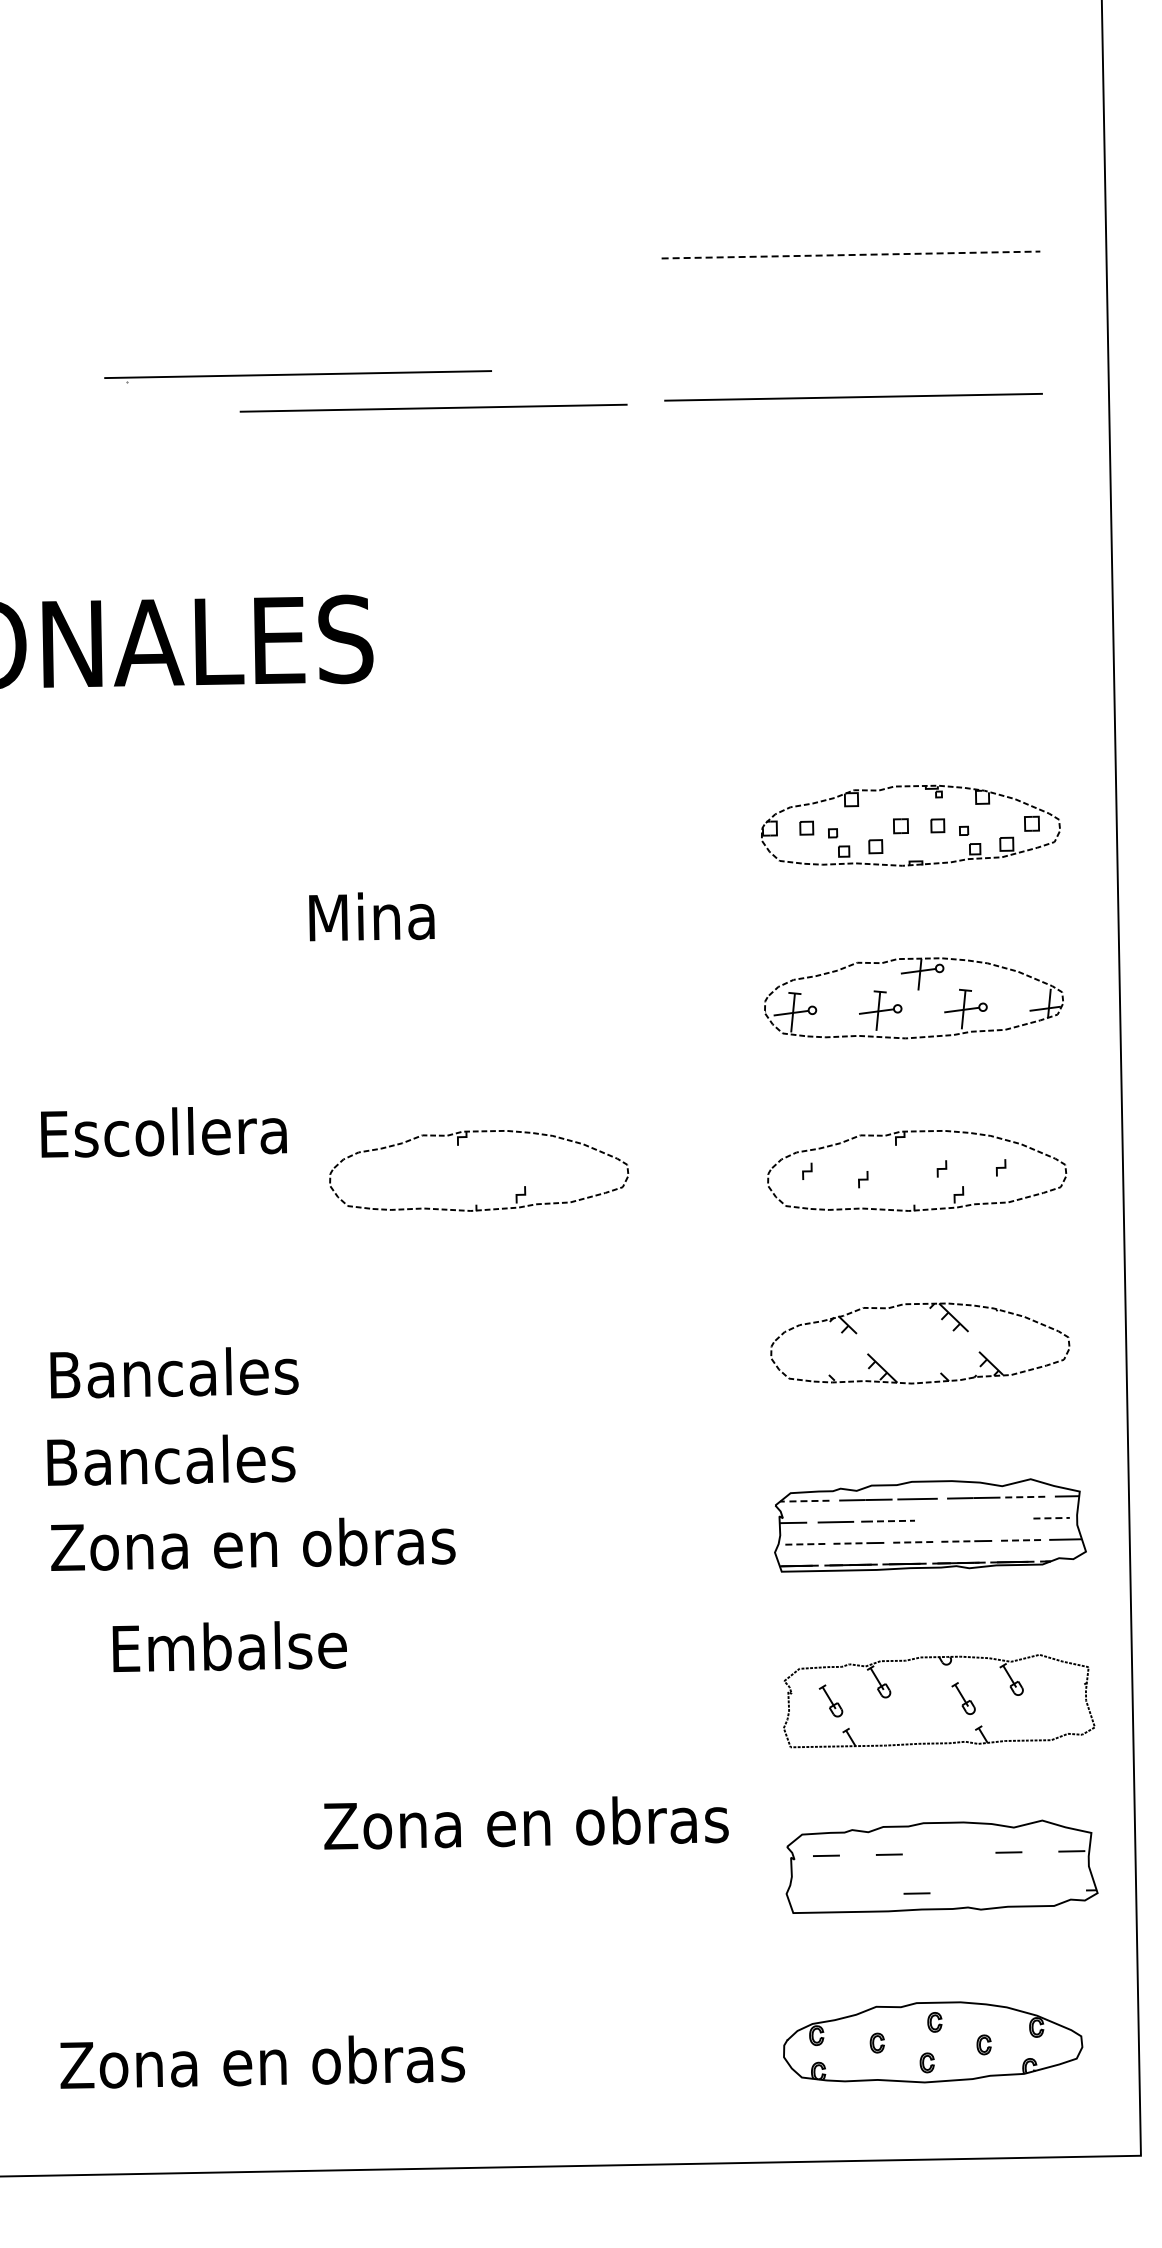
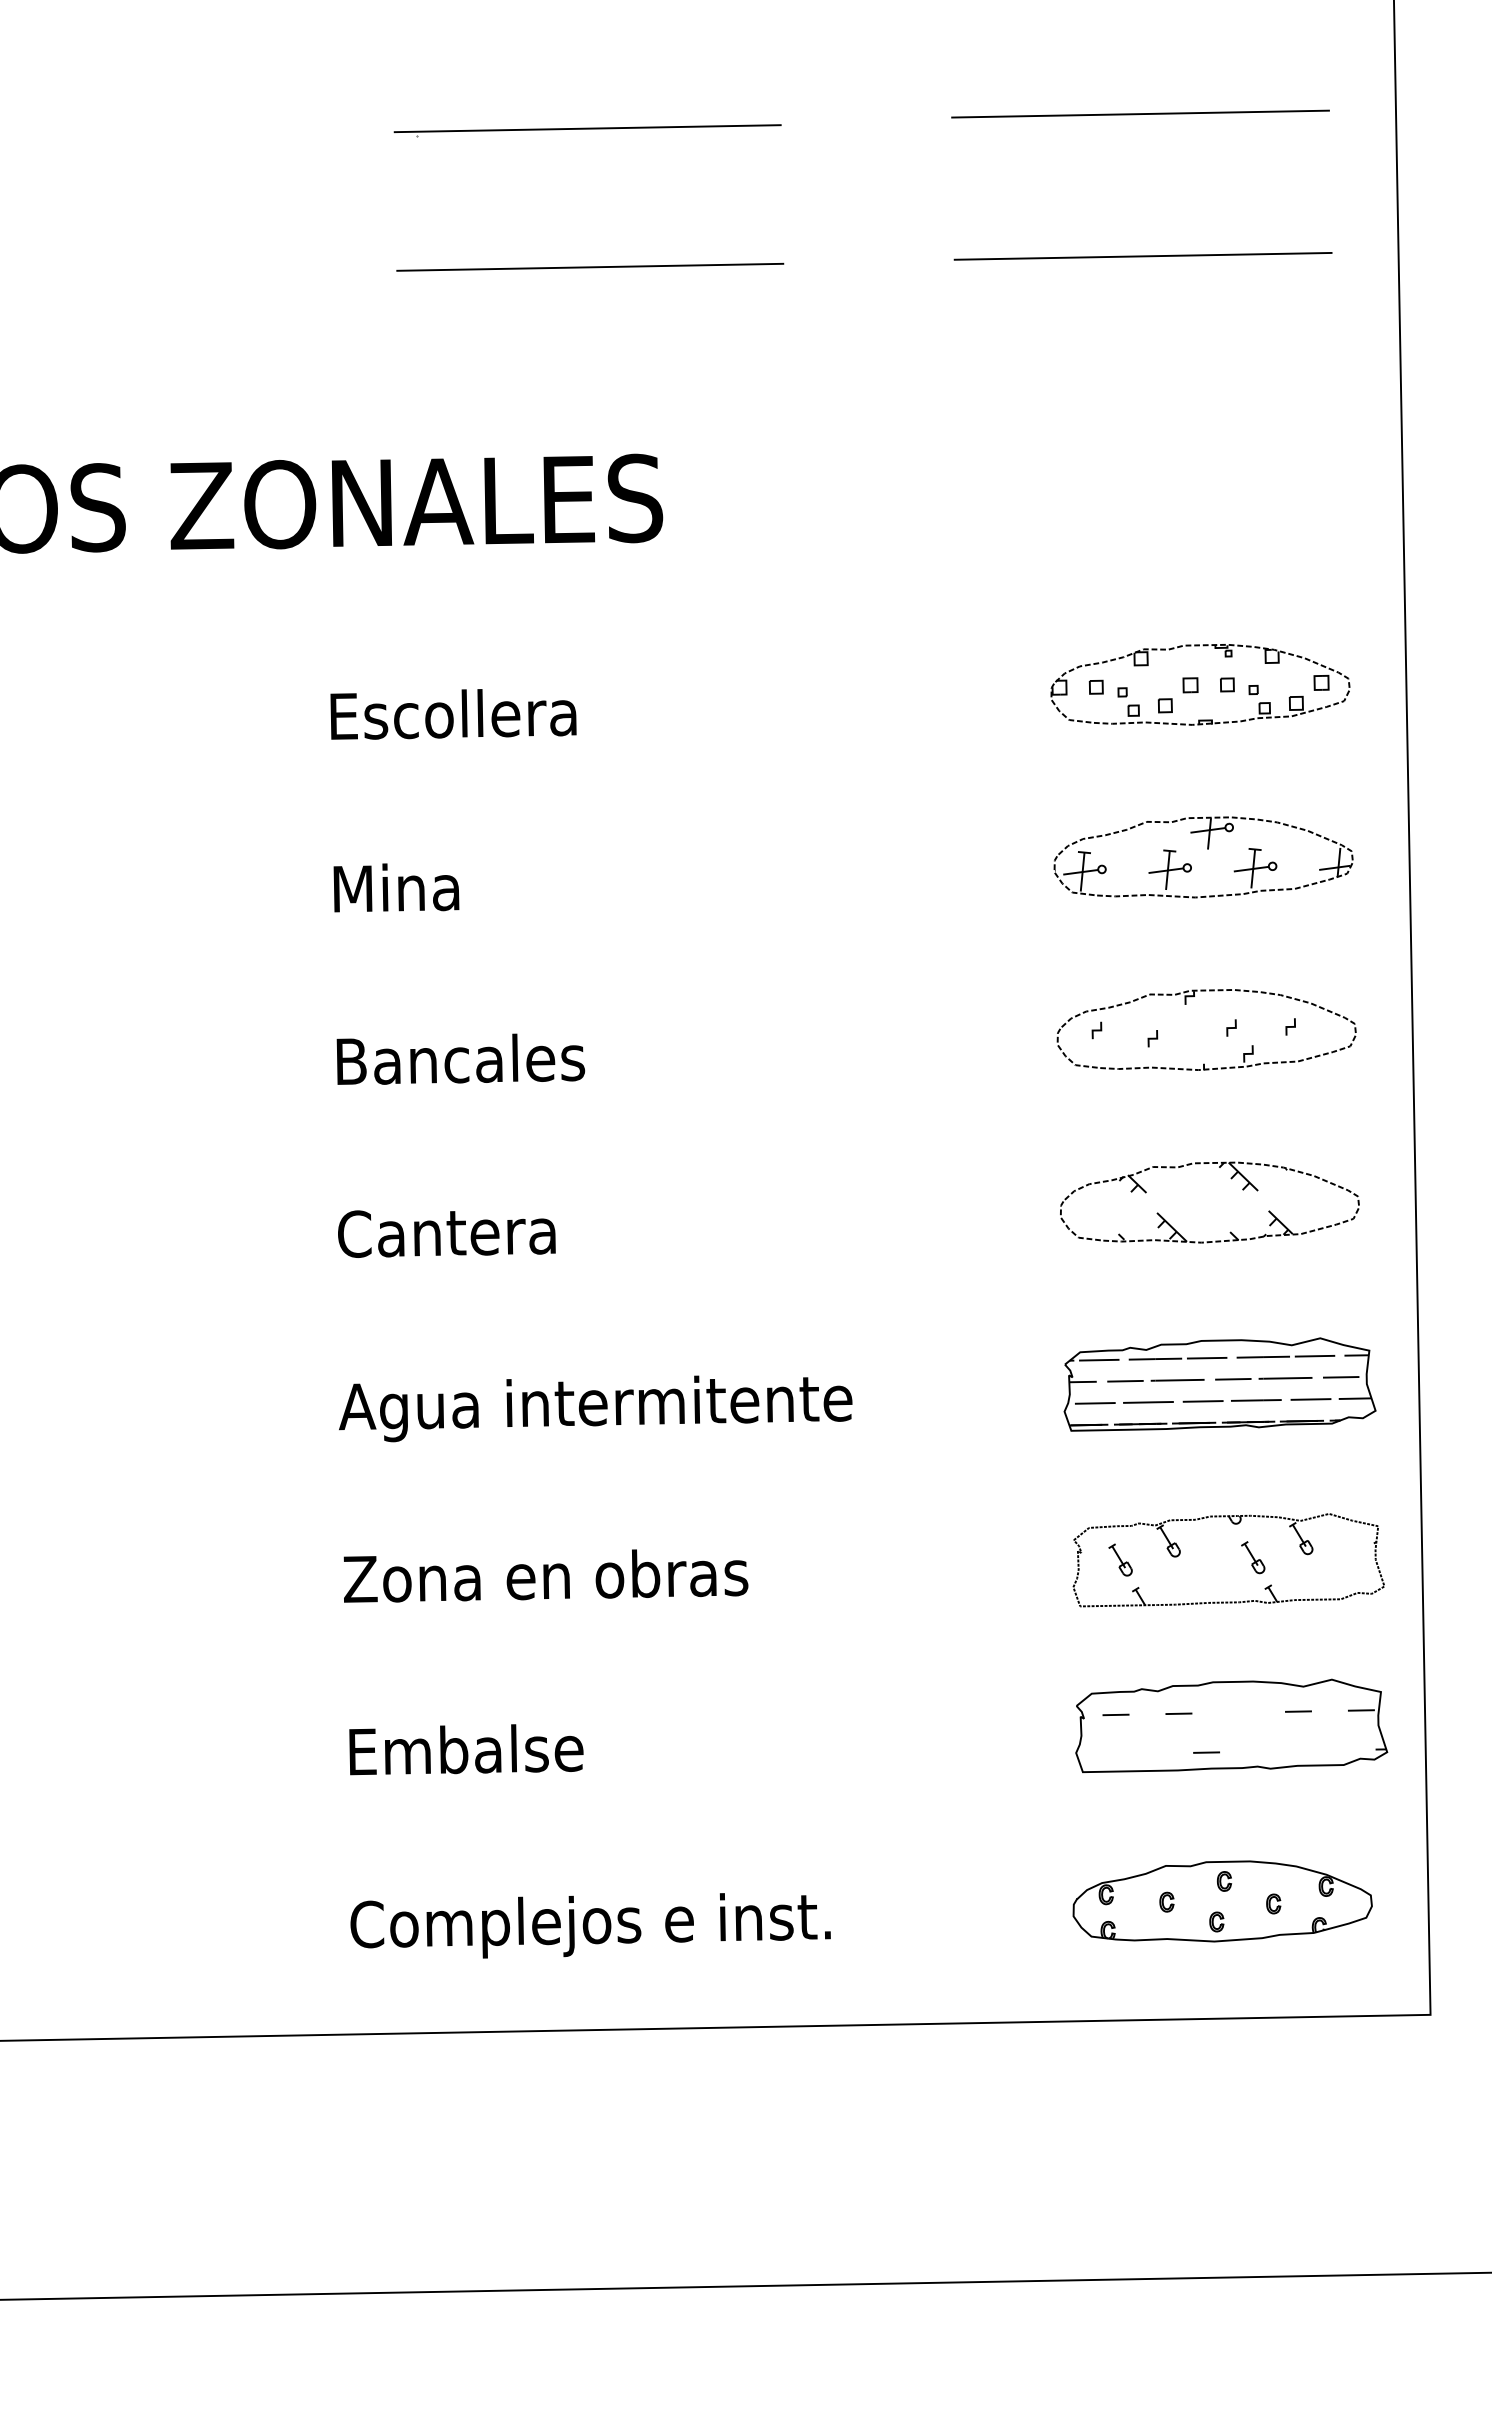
line: (851, 255) -> (1141, 114), dashed -> solid
part: (297, 376) -> (587, 130), moved
line: (433, 407) -> (590, 266), moved
text: (371, 916) -> (396, 887), moved
text: (163, 1132) -> (453, 714), moved
part: (458, 1145) -> (748, 1004), removed
text: (173, 1372) -> (463, 1231), Bancales -> Cantera
text: (170, 1459) -> (460, 1058), moved
line: (1025, 1497) -> (1315, 1356), dashed -> solid
line: (809, 1501) -> (1099, 1360), dashed -> solid
line: (1051, 1518) -> (1341, 1377), dashed -> solid
line: (973, 1519) -> (1263, 1378), added
line: (890, 1521) -> (1180, 1380), dashed -> solid
line: (1021, 1540) -> (1311, 1399), dashed -> solid
line: (957, 1541) -> (1247, 1400), dashed -> solid
line: (913, 1542) -> (1203, 1401), dashed -> solid
line: (850, 1543) -> (1140, 1402), dashed -> solid
line: (805, 1544) -> (1095, 1403), dashed -> solid
text: (305, 1549) -> (595, 1408), Zona en obras -> Agua intermitente
text: (229, 1646) -> (466, 1749), moved
text: (525, 1822) -> (545, 1575), moved
text: (300, 2066) -> (590, 1925), Zona en obras -> Complejos e inst.

